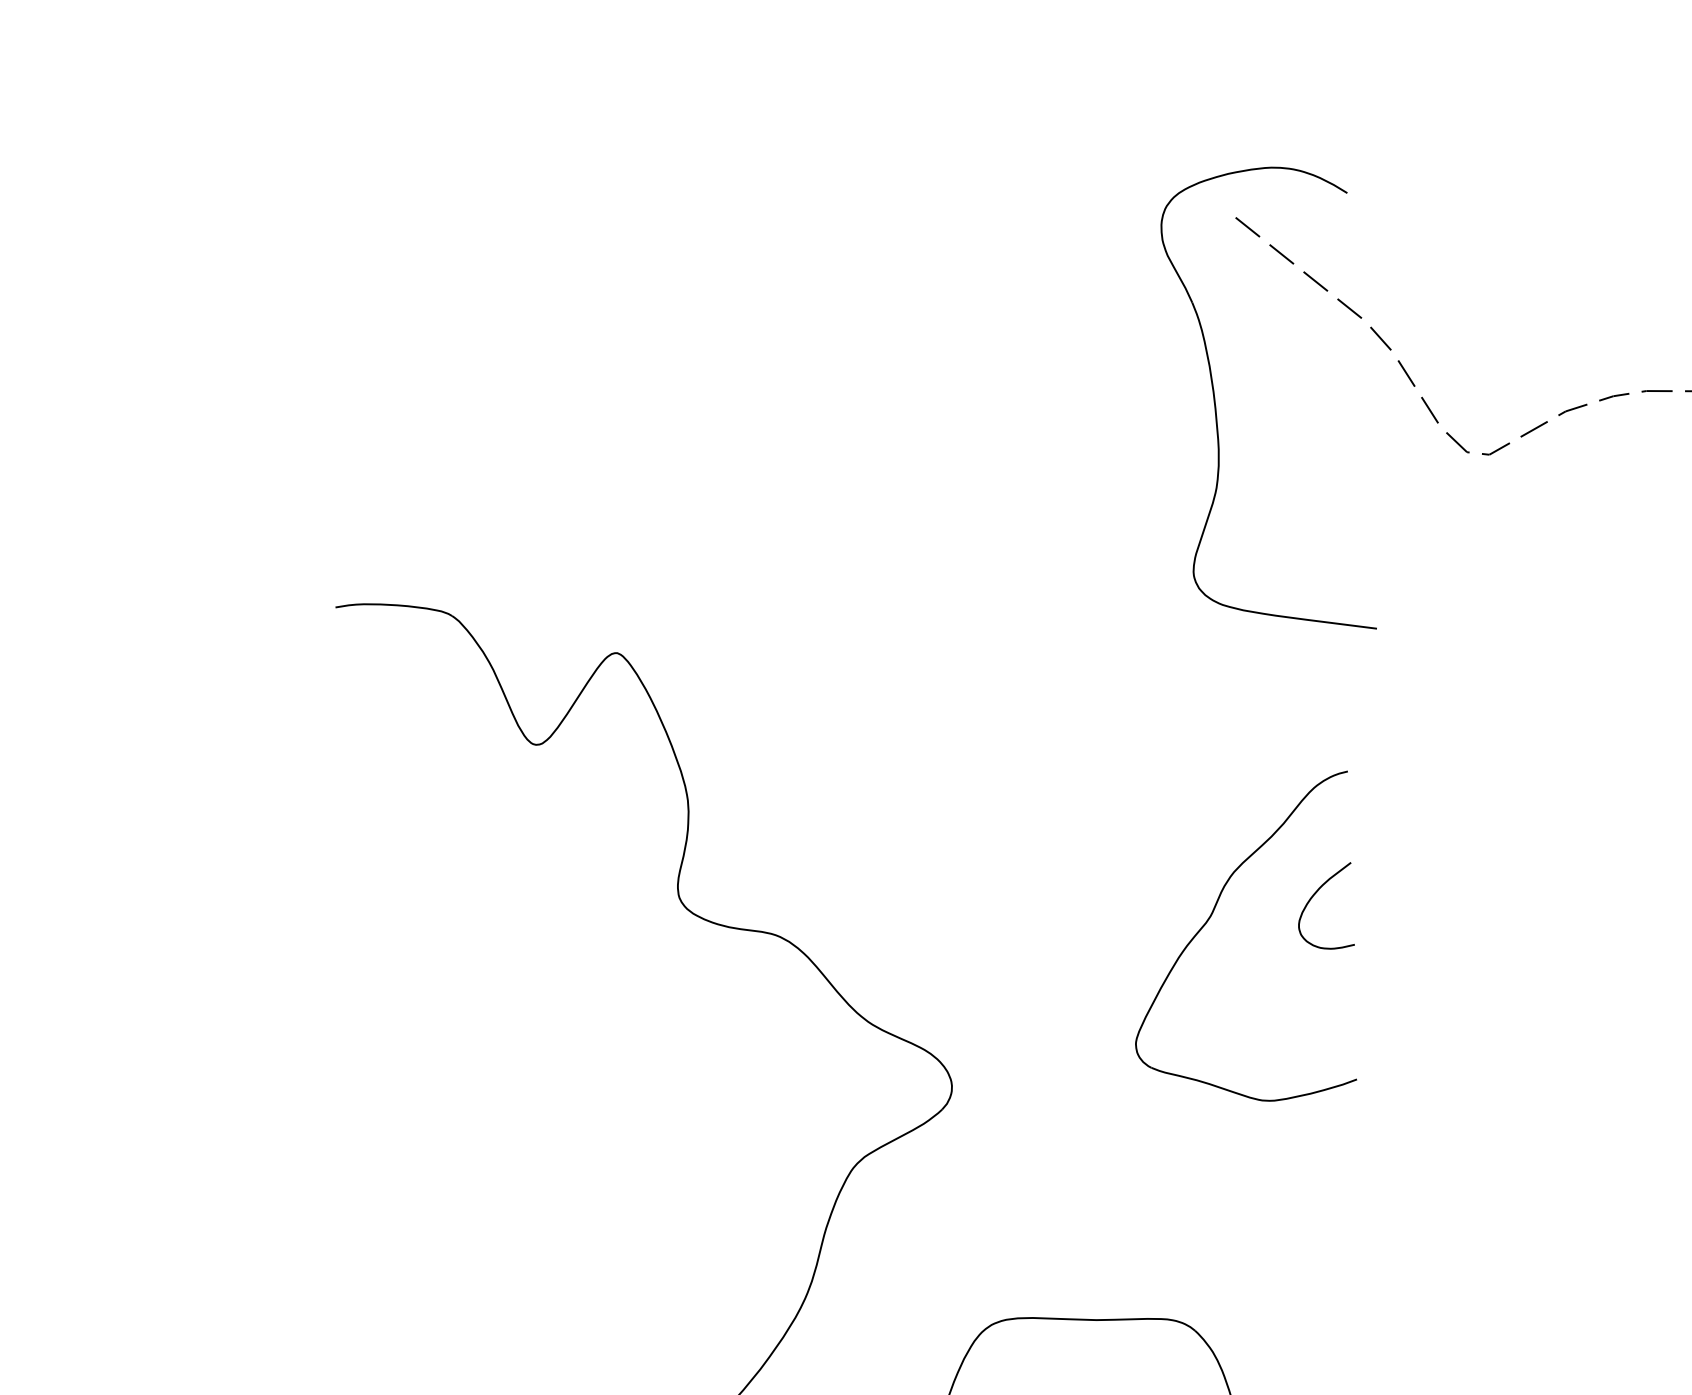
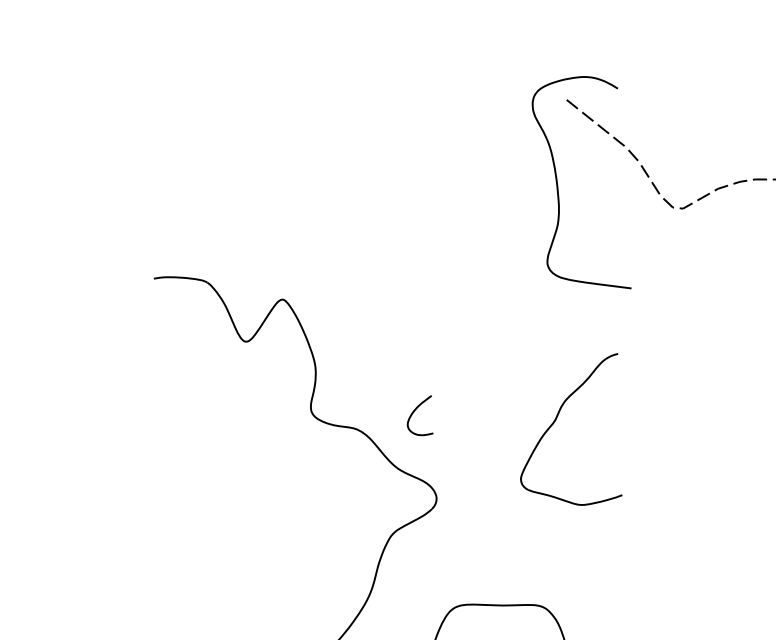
curve: (1313, 899) -> (414, 412), moved

